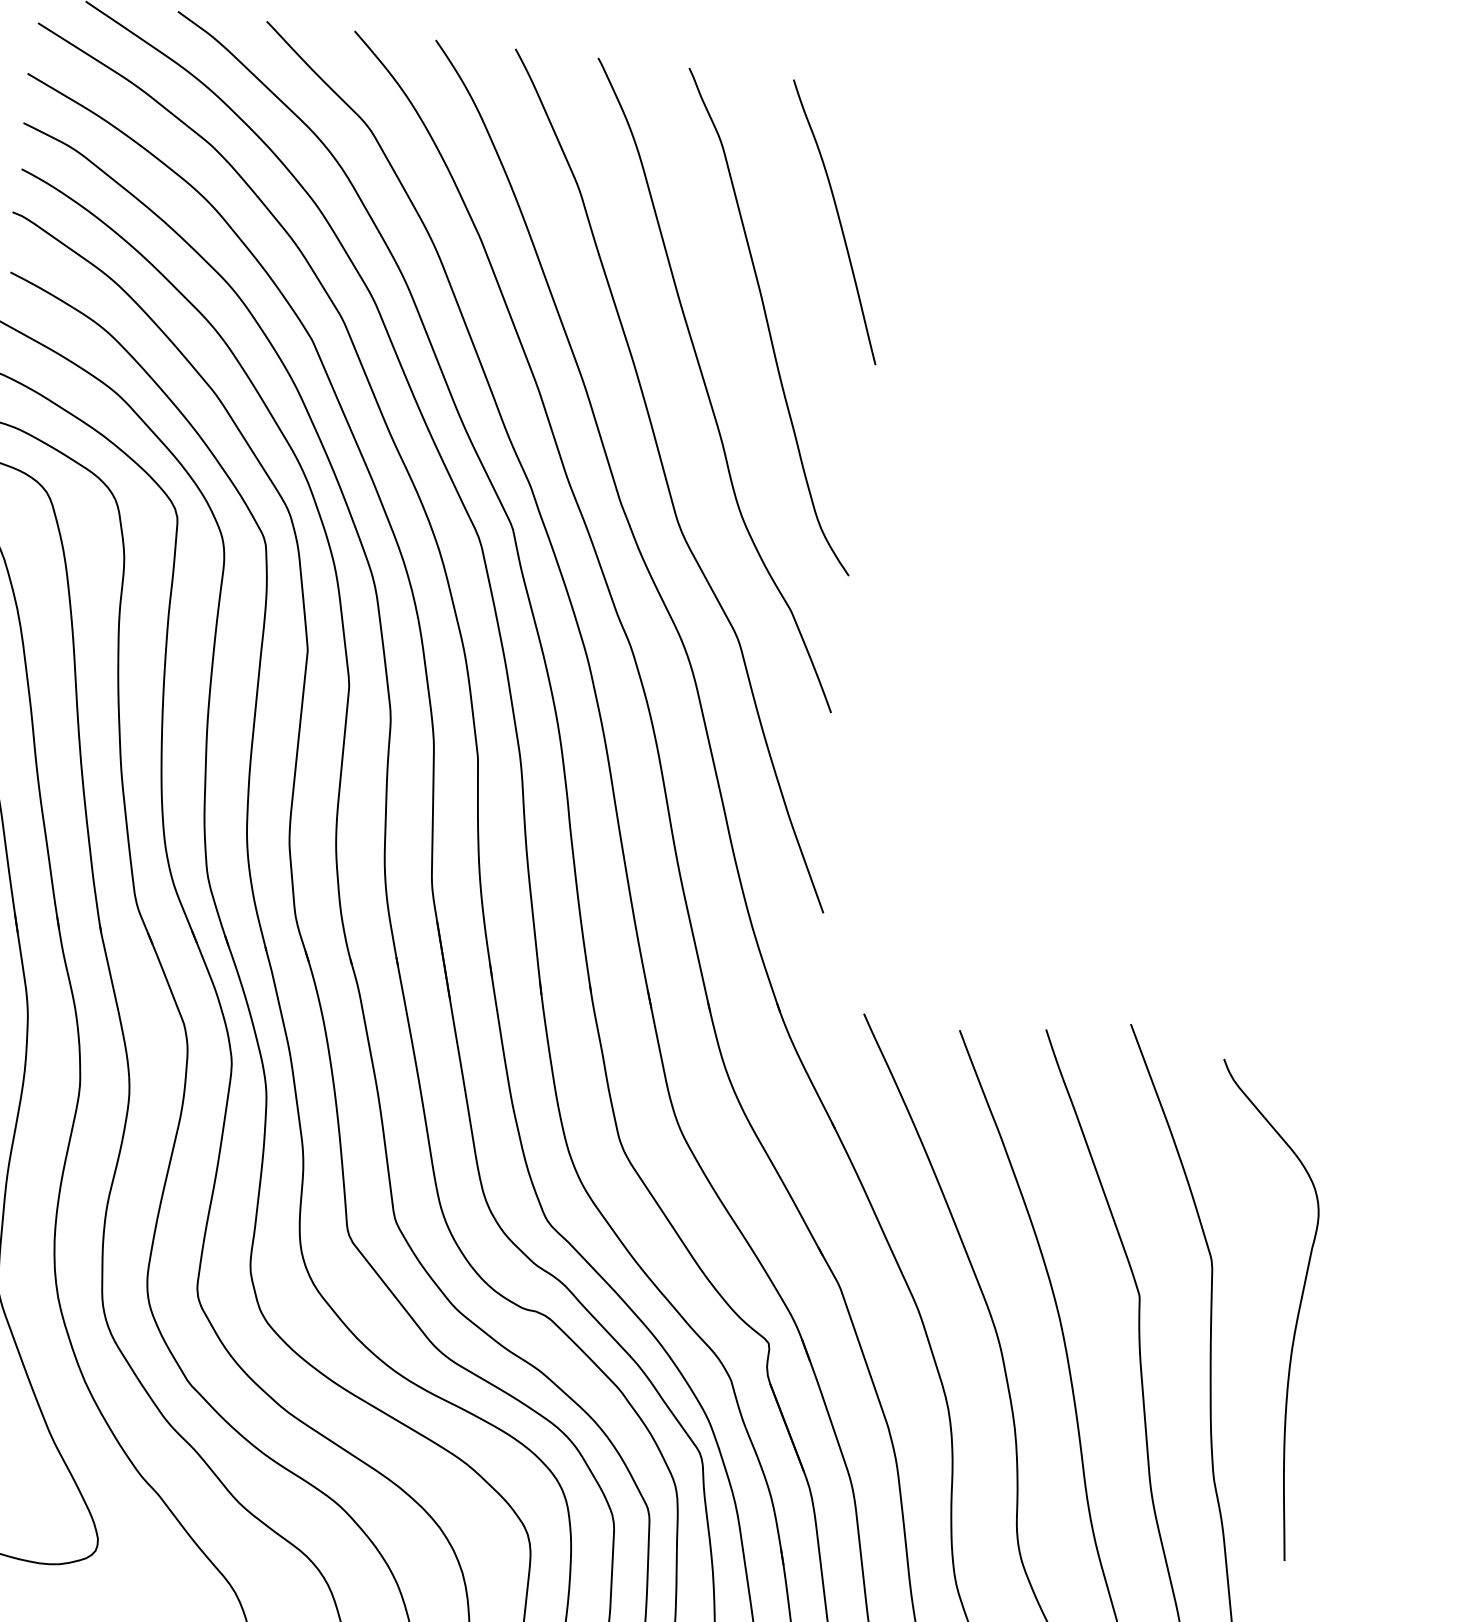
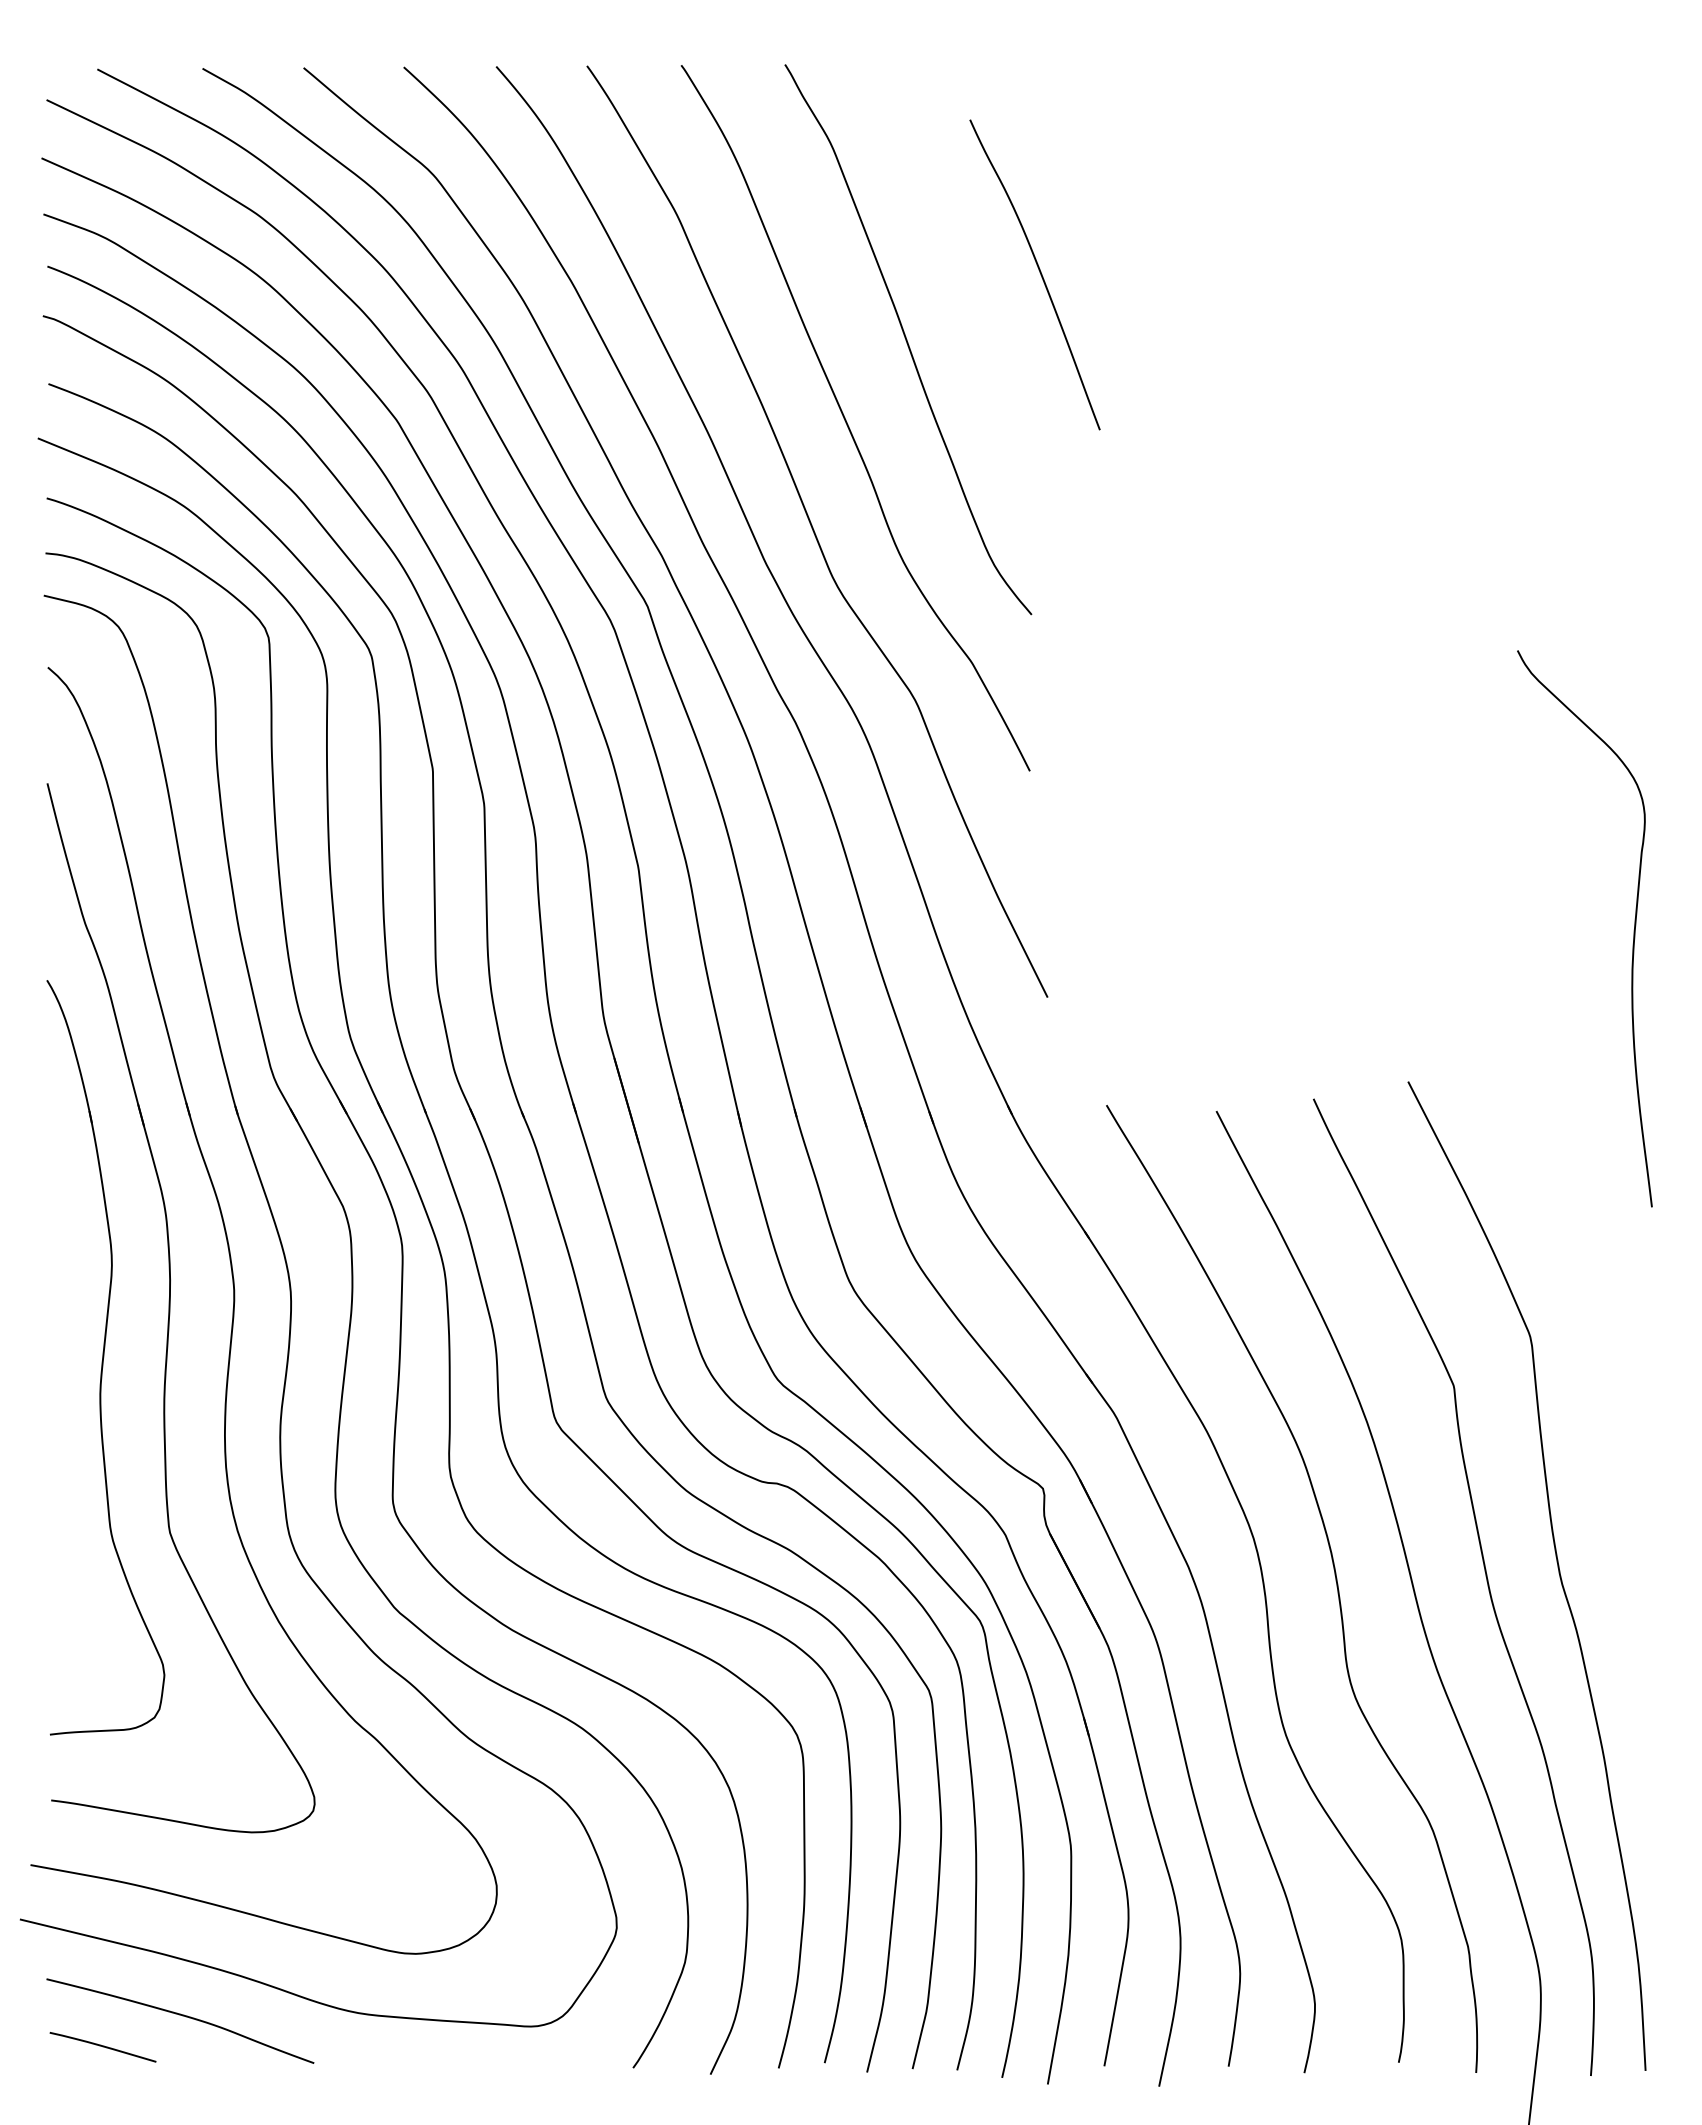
curve: (838, 220) -> (1039, 272), moved
curve: (1296, 1316) -> (1633, 930), moved

